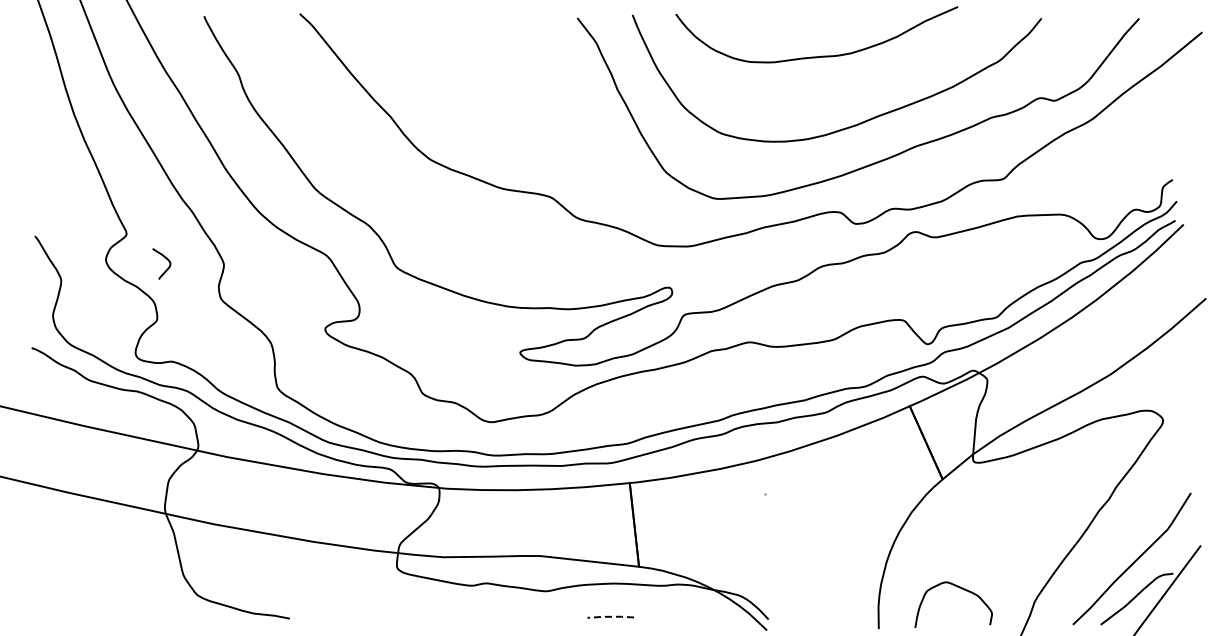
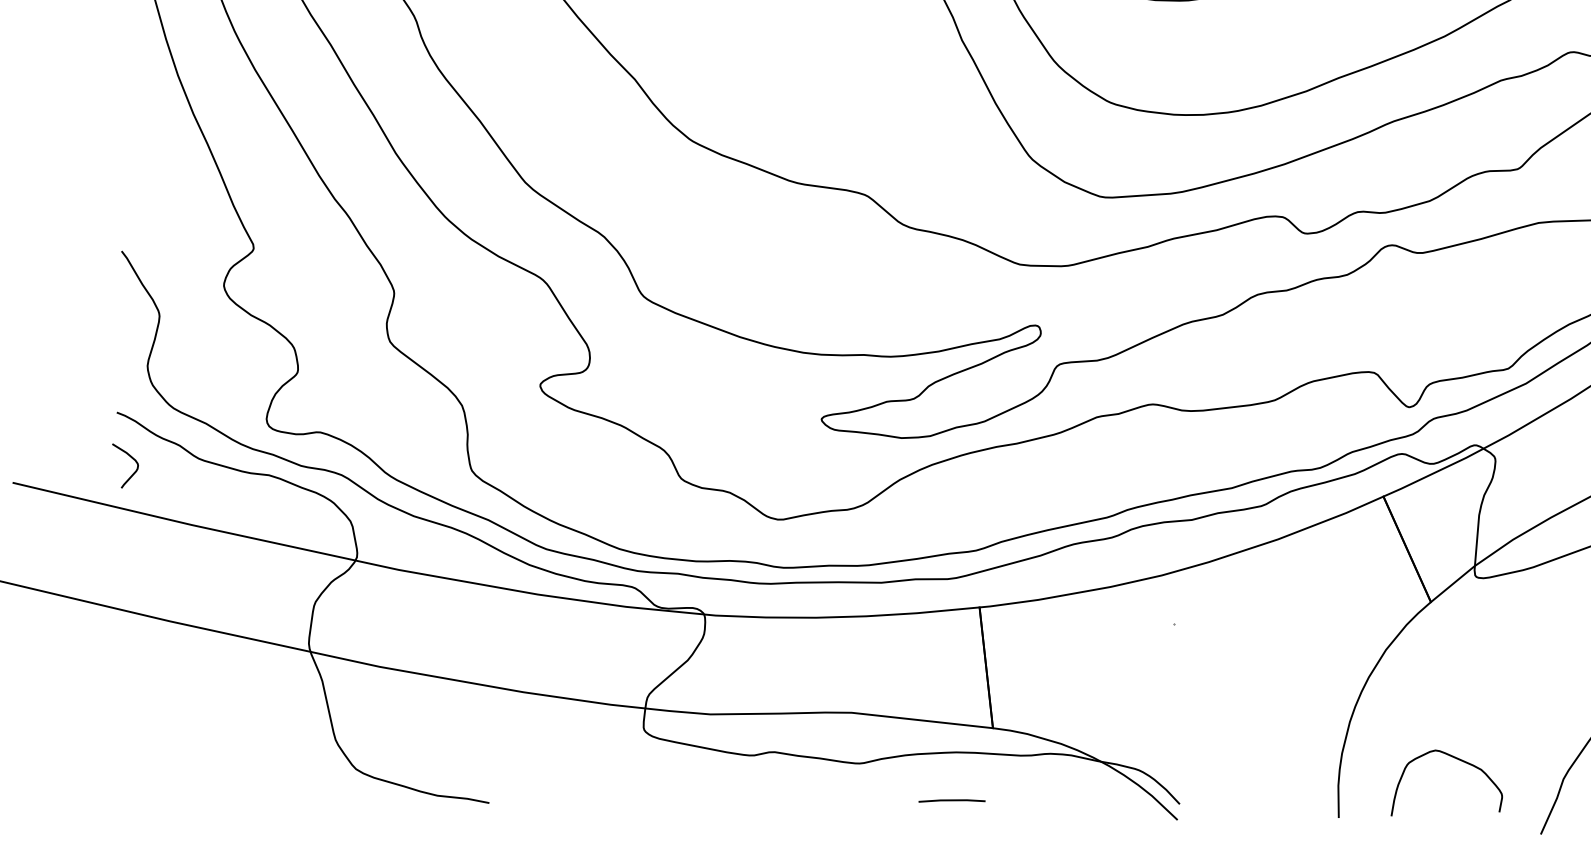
curve: (163, 257) -> (128, 456), moved
line: (610, 616) -> (951, 799), dashed -> solid

